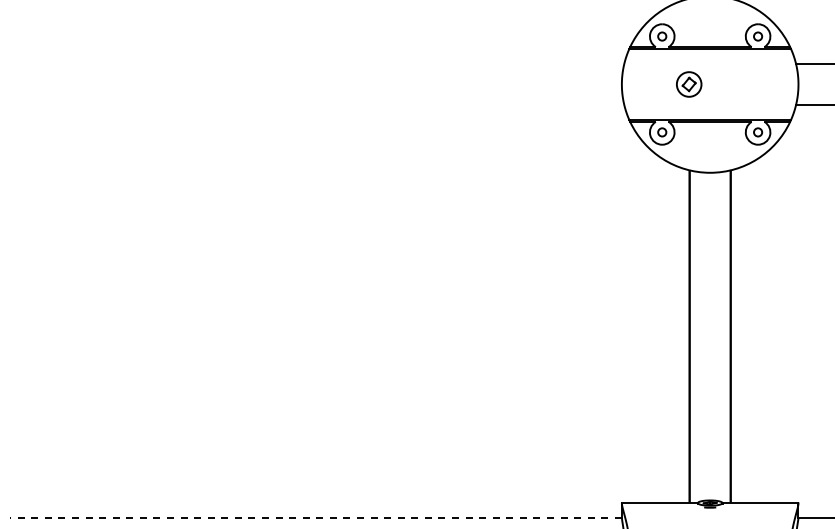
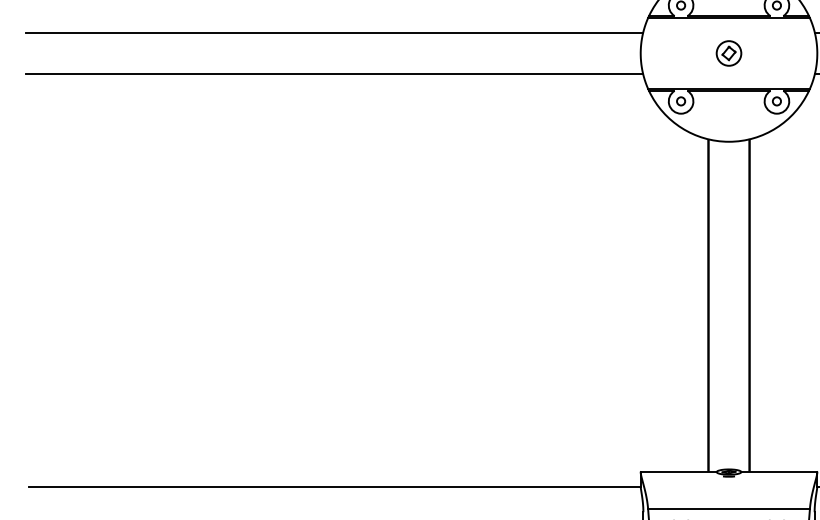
line: (315, 63) -> (334, 32), added
part: (689, 84) -> (729, 53), moved
line: (315, 105) -> (334, 74), added
line: (315, 518) -> (334, 487), dashed -> solid

